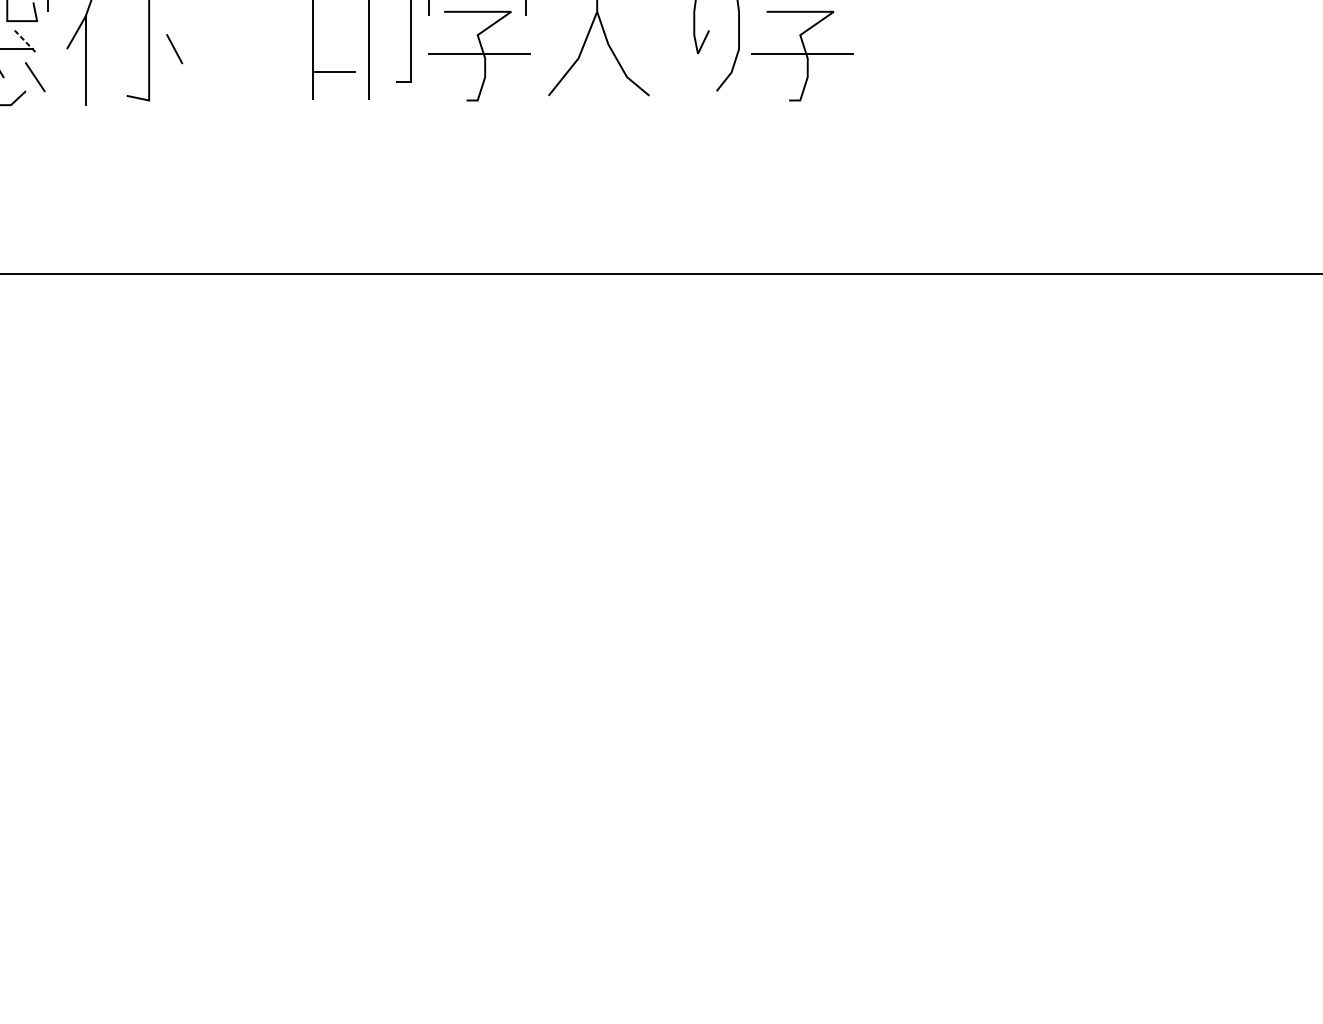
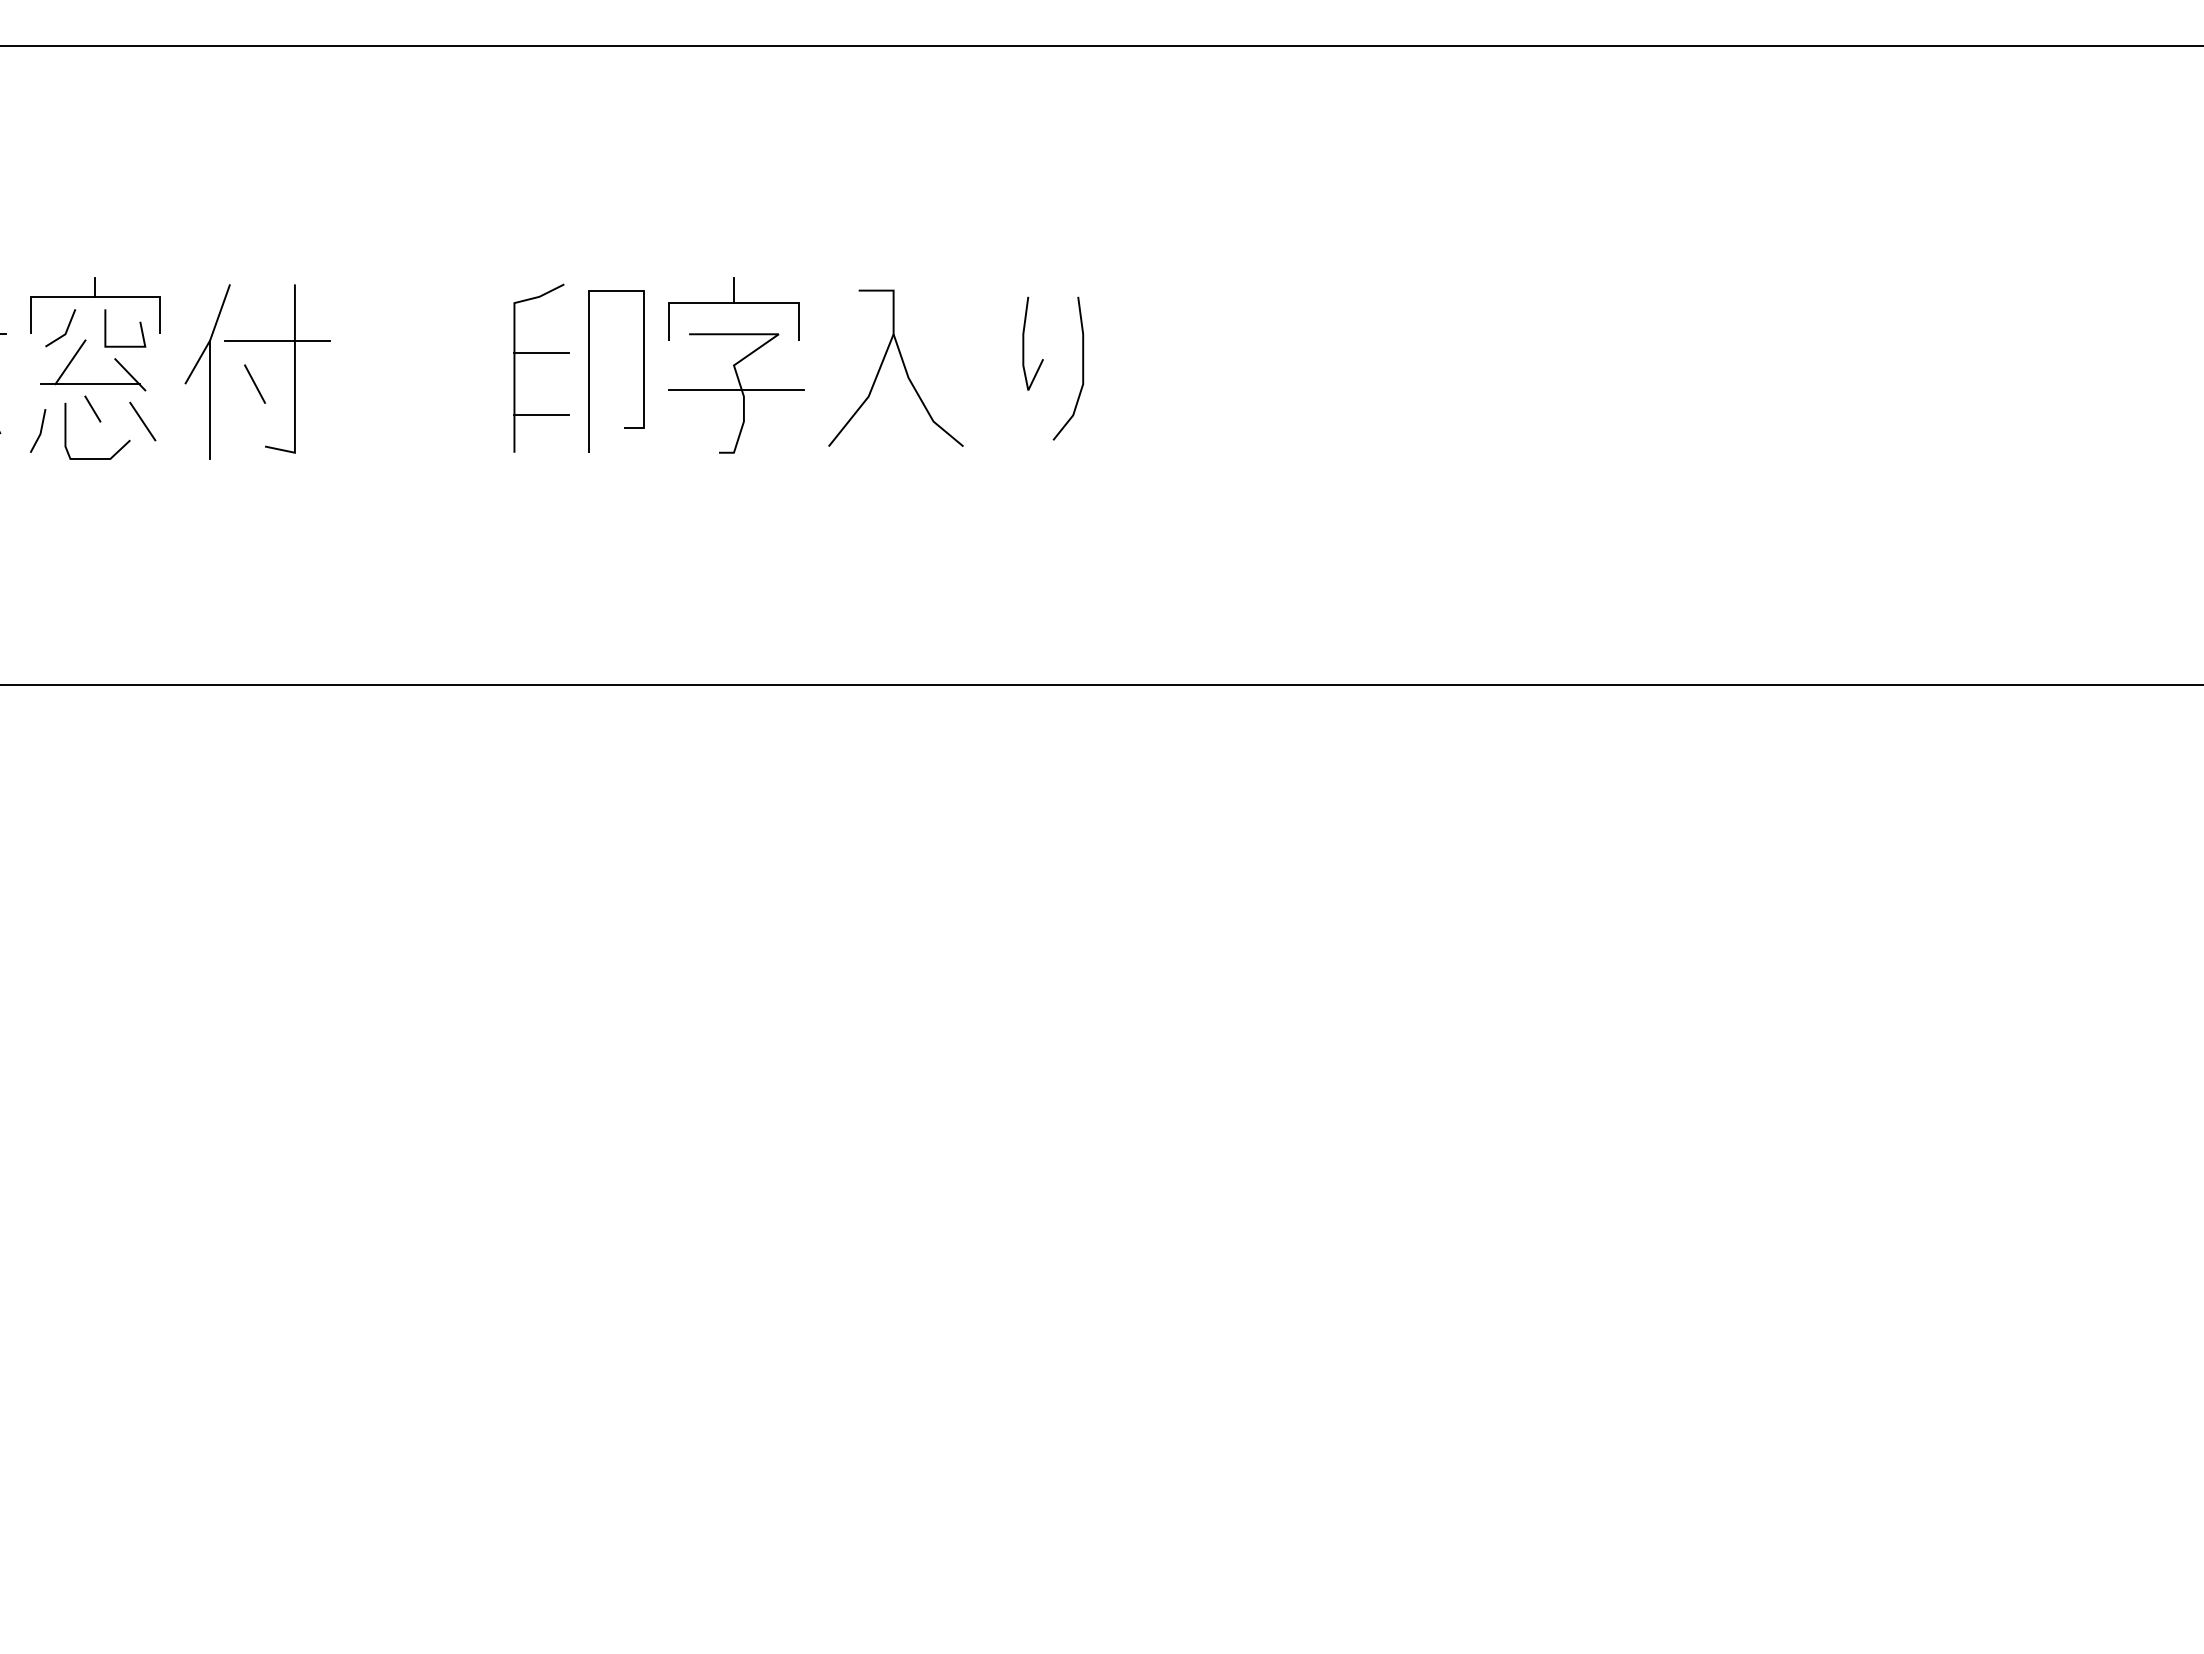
line: (136, 16) -> (277, 340), added
line: (333, 25) -> (541, 352), added
line: (26, 41) -> (130, 374), dashed -> solid
line: (174, 48) -> (254, 383), moved
part: (802, 56) -> (1167, 393), removed

